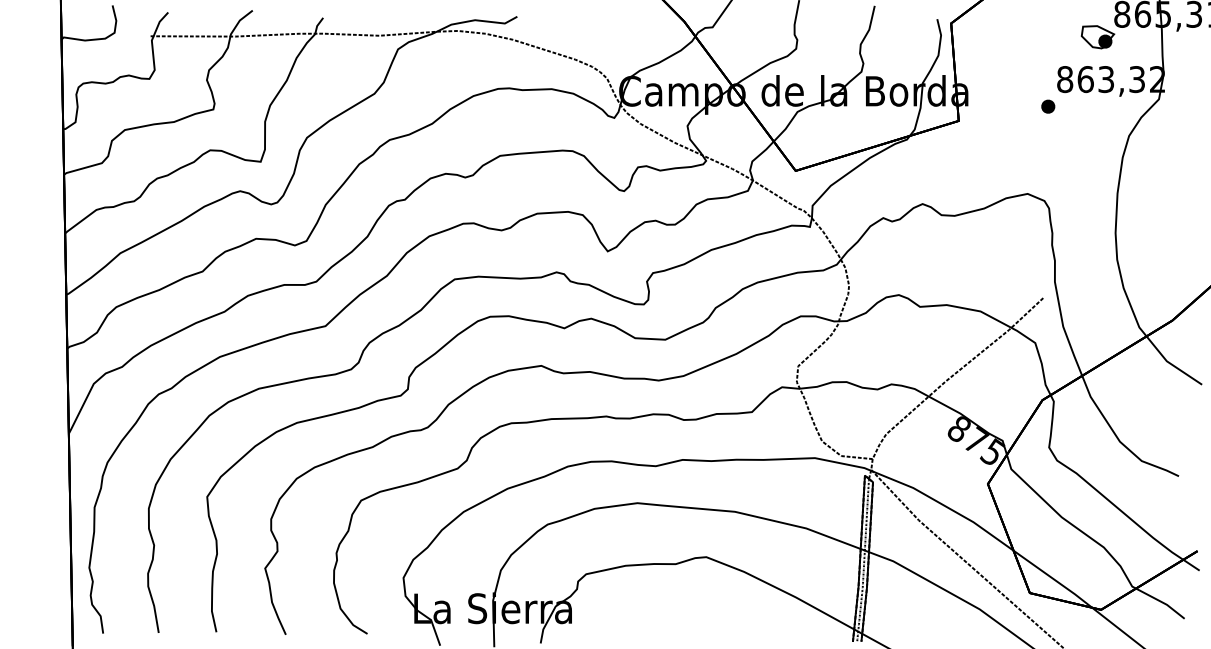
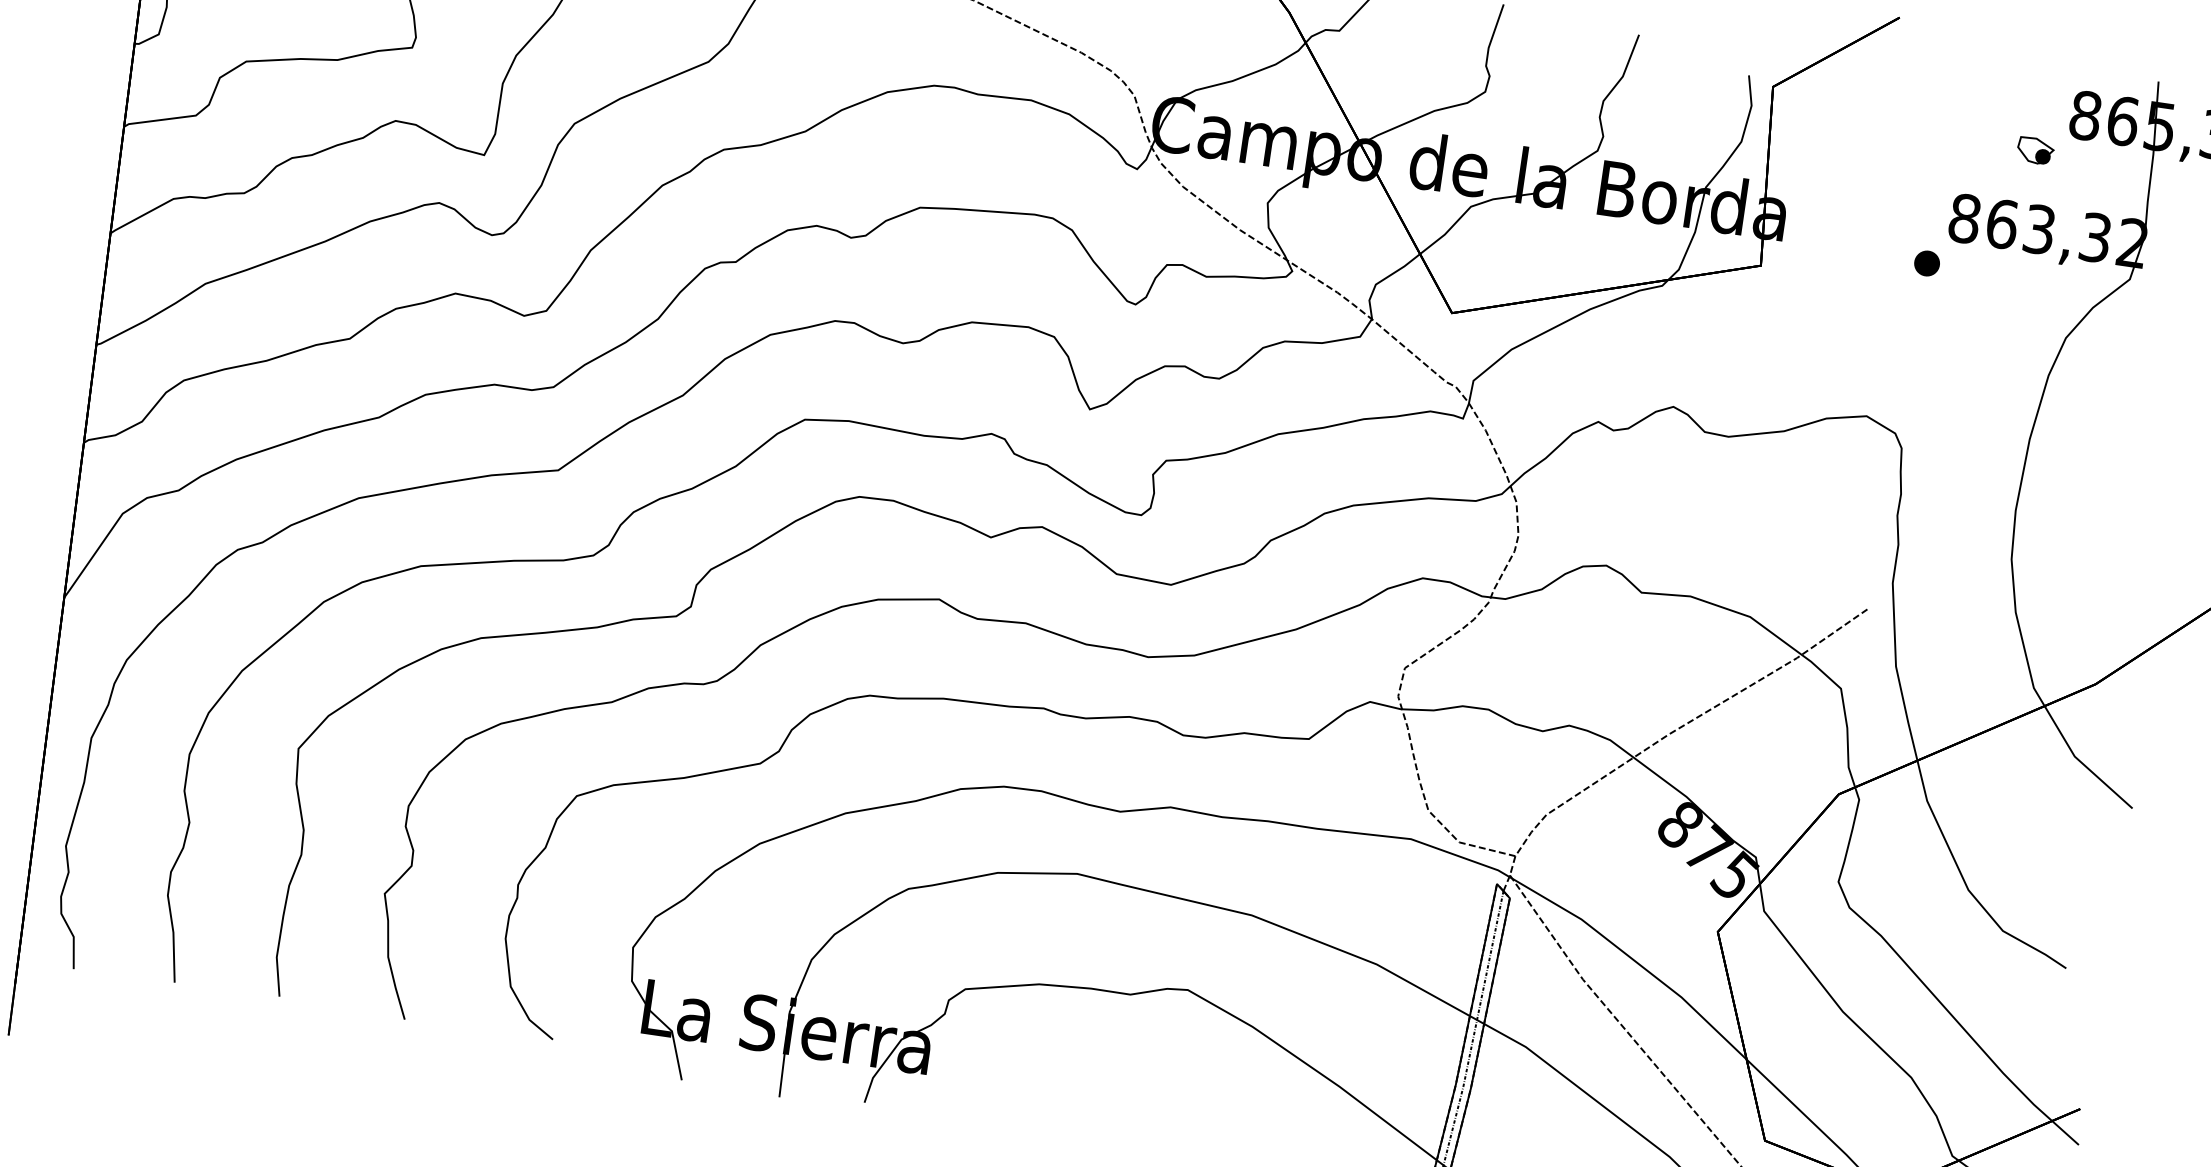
part: (1097, 37) -> (2034, 151), size x0.6

